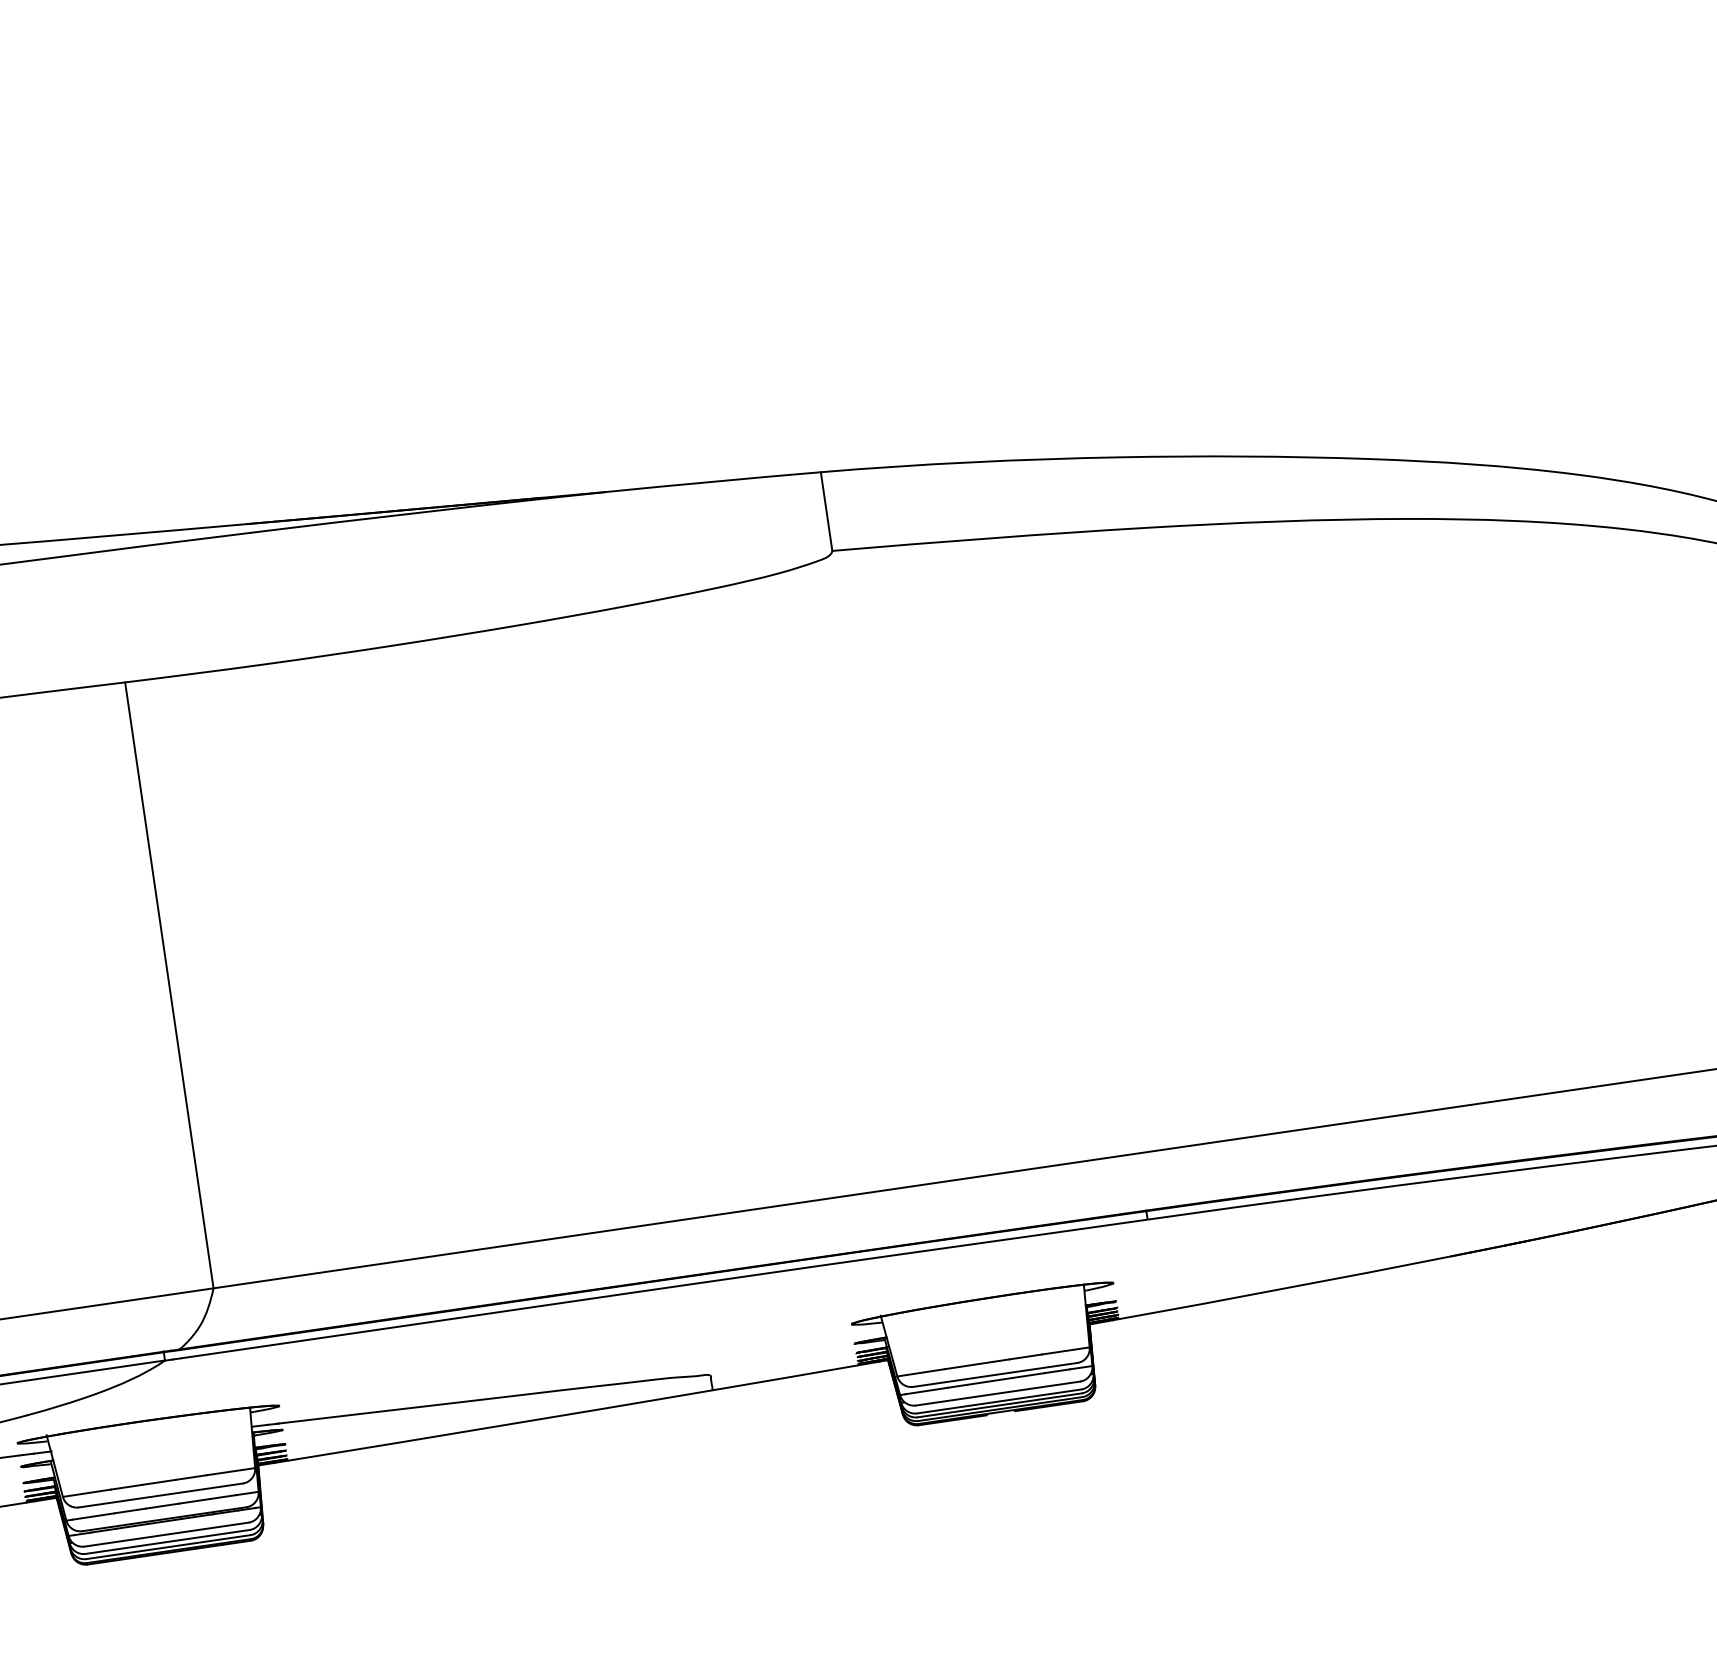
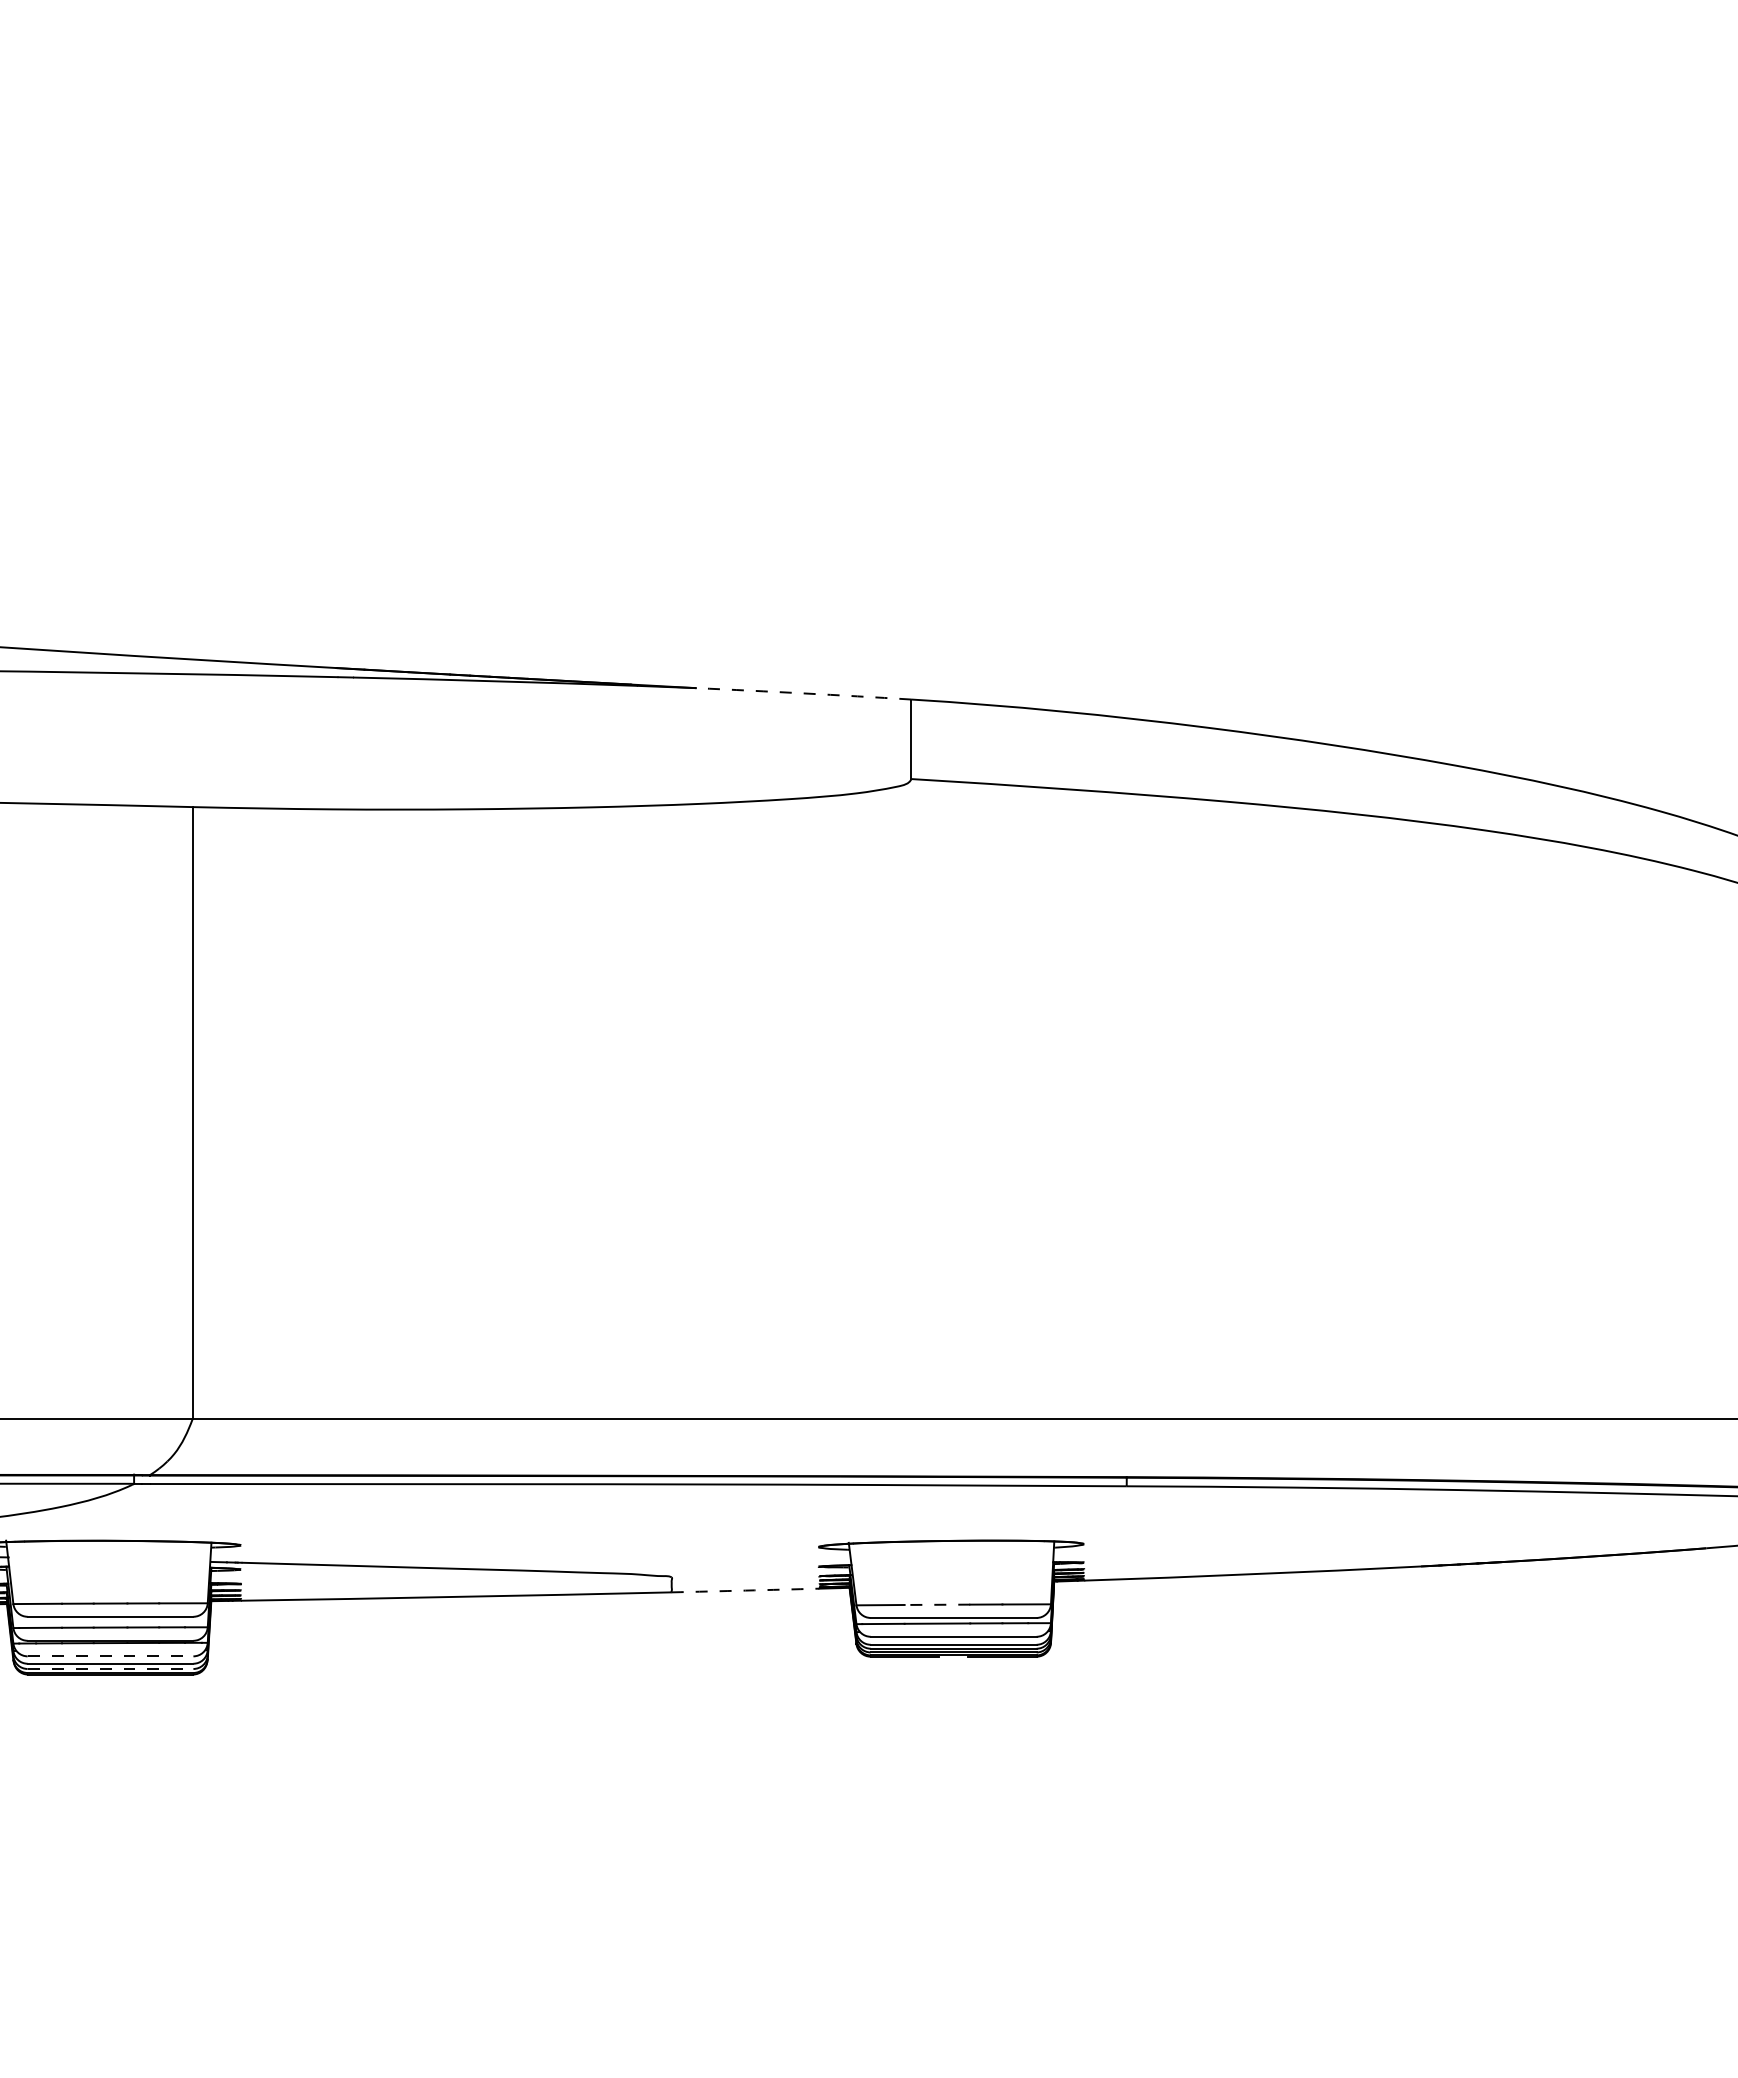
arc: (713, 481) -> (803, 693), solid -> dashed
line: (977, 1363) -> (937, 1604), solid -> dashed
arc: (785, 1377) -> (745, 1590), solid -> dashed
line: (166, 1534) -> (110, 1656), solid -> dashed
line: (168, 1546) -> (110, 1668), solid -> dashed

